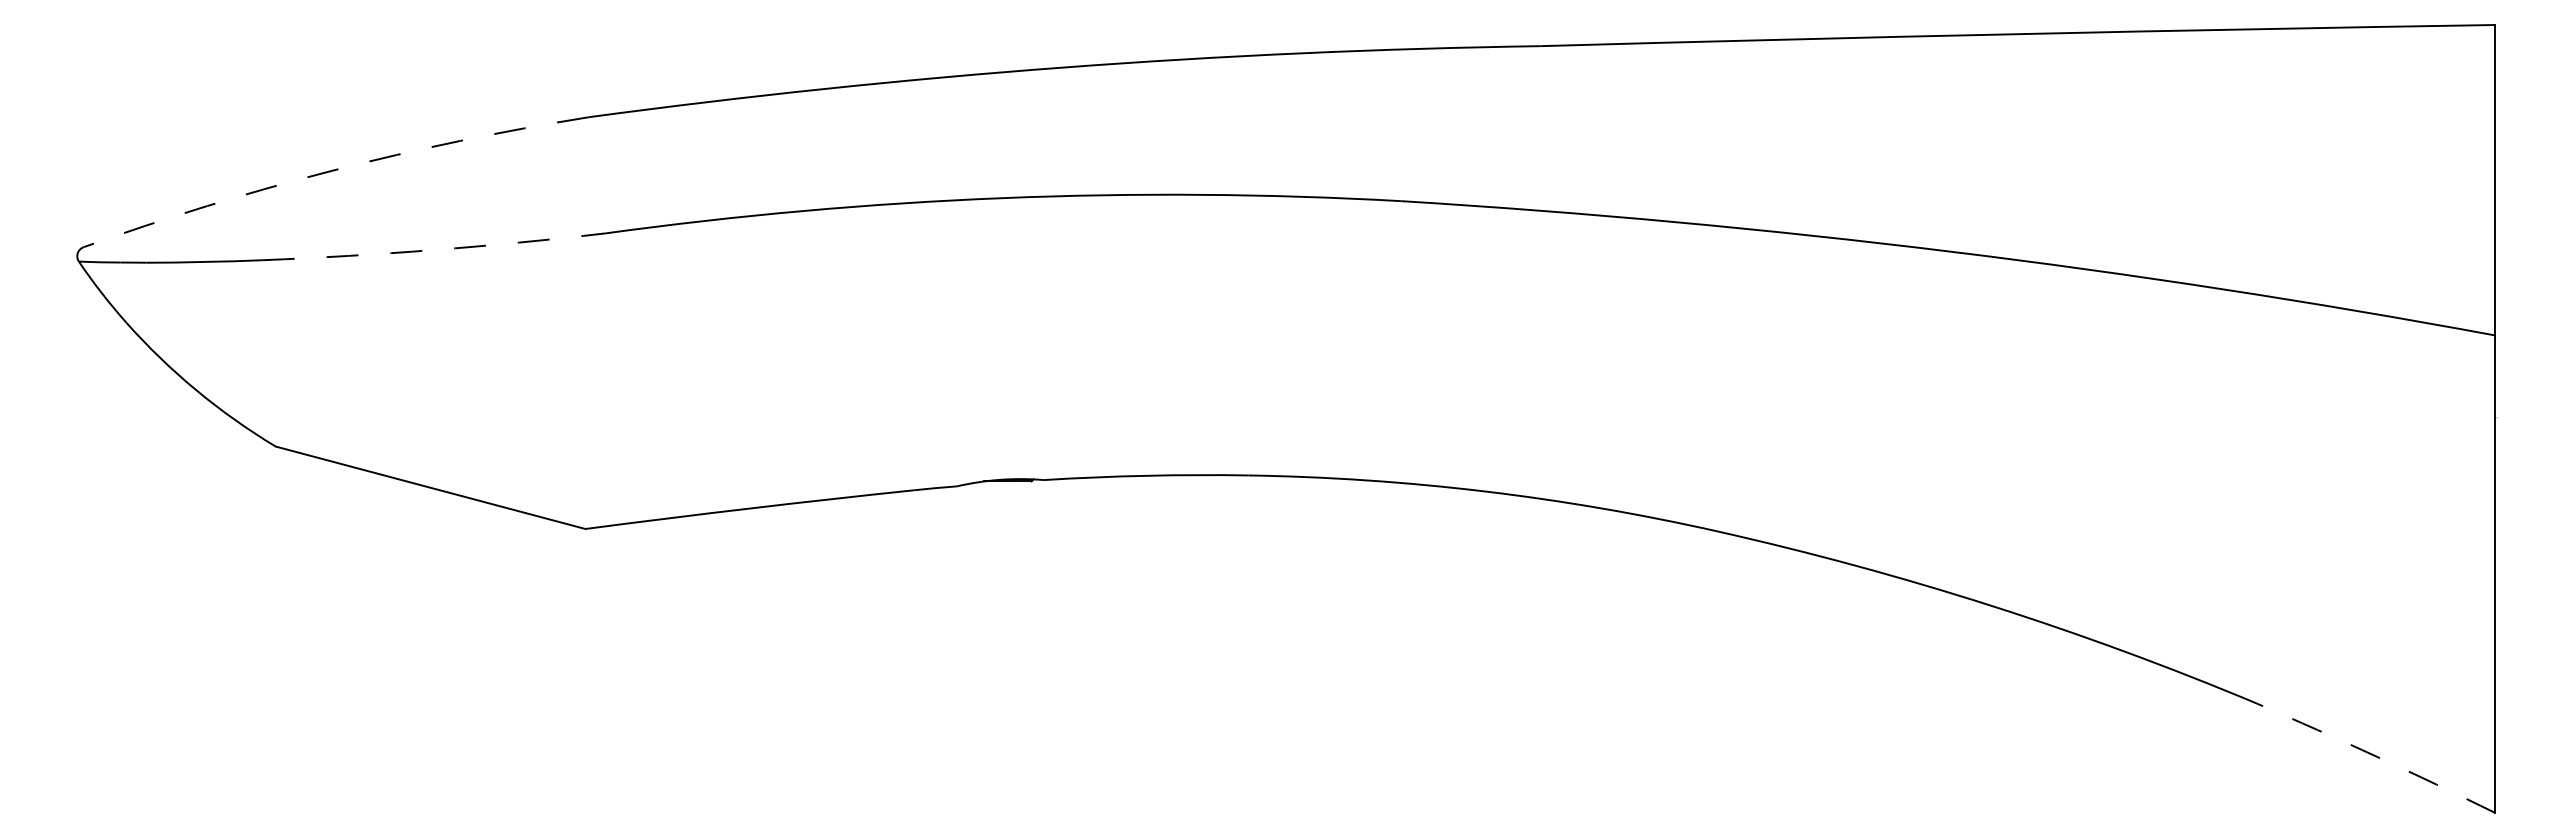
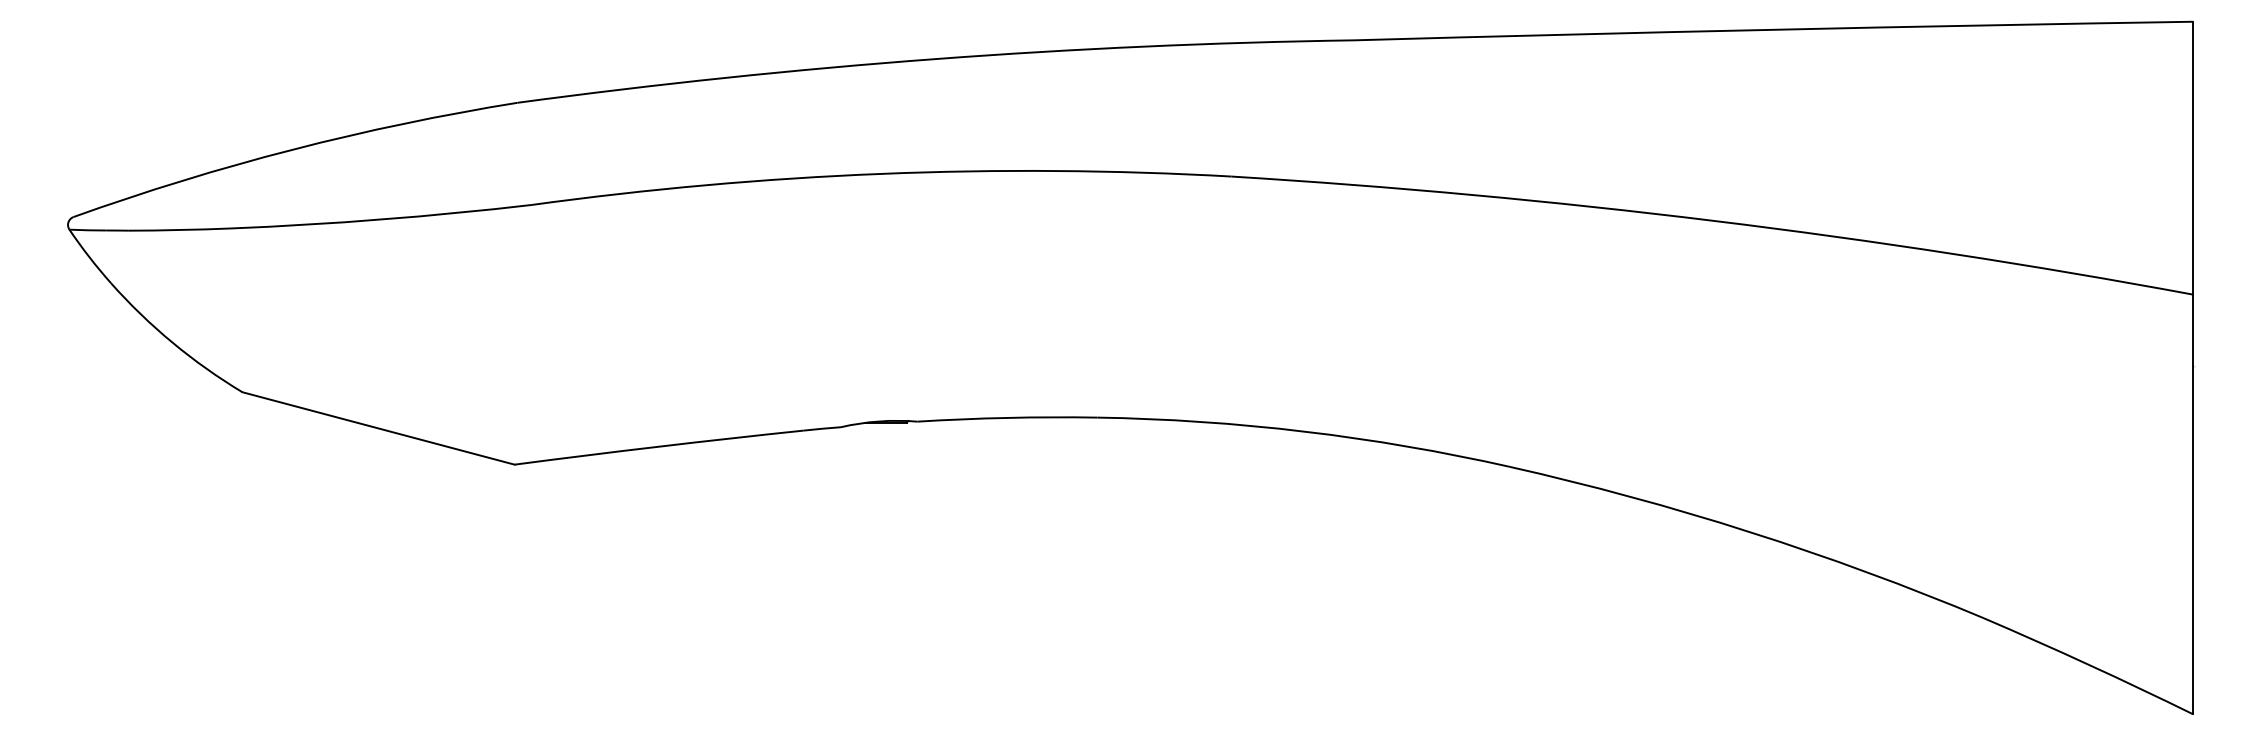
arc: (333, 170) -> (293, 149), dashed -> solid
arc: (434, 250) -> (381, 219), dashed -> solid
arc: (2377, 756) -> (2089, 664), dashed -> solid

